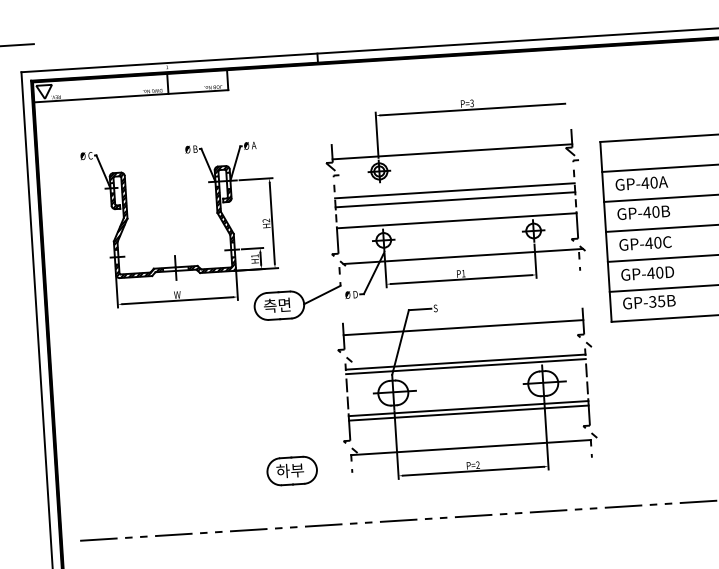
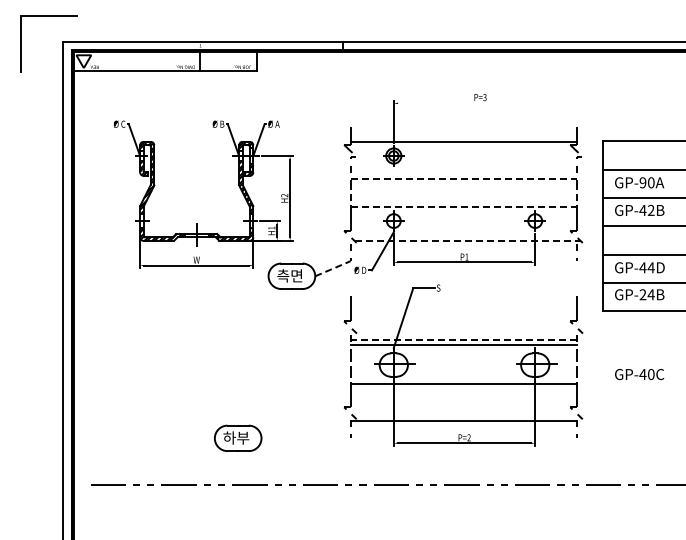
line: (473, 109) -> (485, 103), removed
text: (644, 182) -> (642, 182), GP-40A -> GP-90A
line: (455, 190) -> (464, 178), solid -> dashed
line: (455, 200) -> (463, 187), removed
text: (655, 212) -> (650, 210), GP-40B -> GP-42B
line: (457, 220) -> (464, 206), solid -> dashed
text: (645, 243) -> (639, 374), moved
line: (464, 256) -> (468, 240), solid -> dashed
text: (658, 272) -> (650, 267), GP-40D -> GP-44D
line: (322, 294) -> (333, 268), solid -> dashed
text: (656, 301) -> (646, 294), GP-35B -> GP-24B
line: (463, 327) -> (463, 307), removed
line: (465, 362) -> (463, 340), solid -> dashed
line: (468, 413) -> (463, 388), removed
part: (292, 470) -> (238, 437), moved

